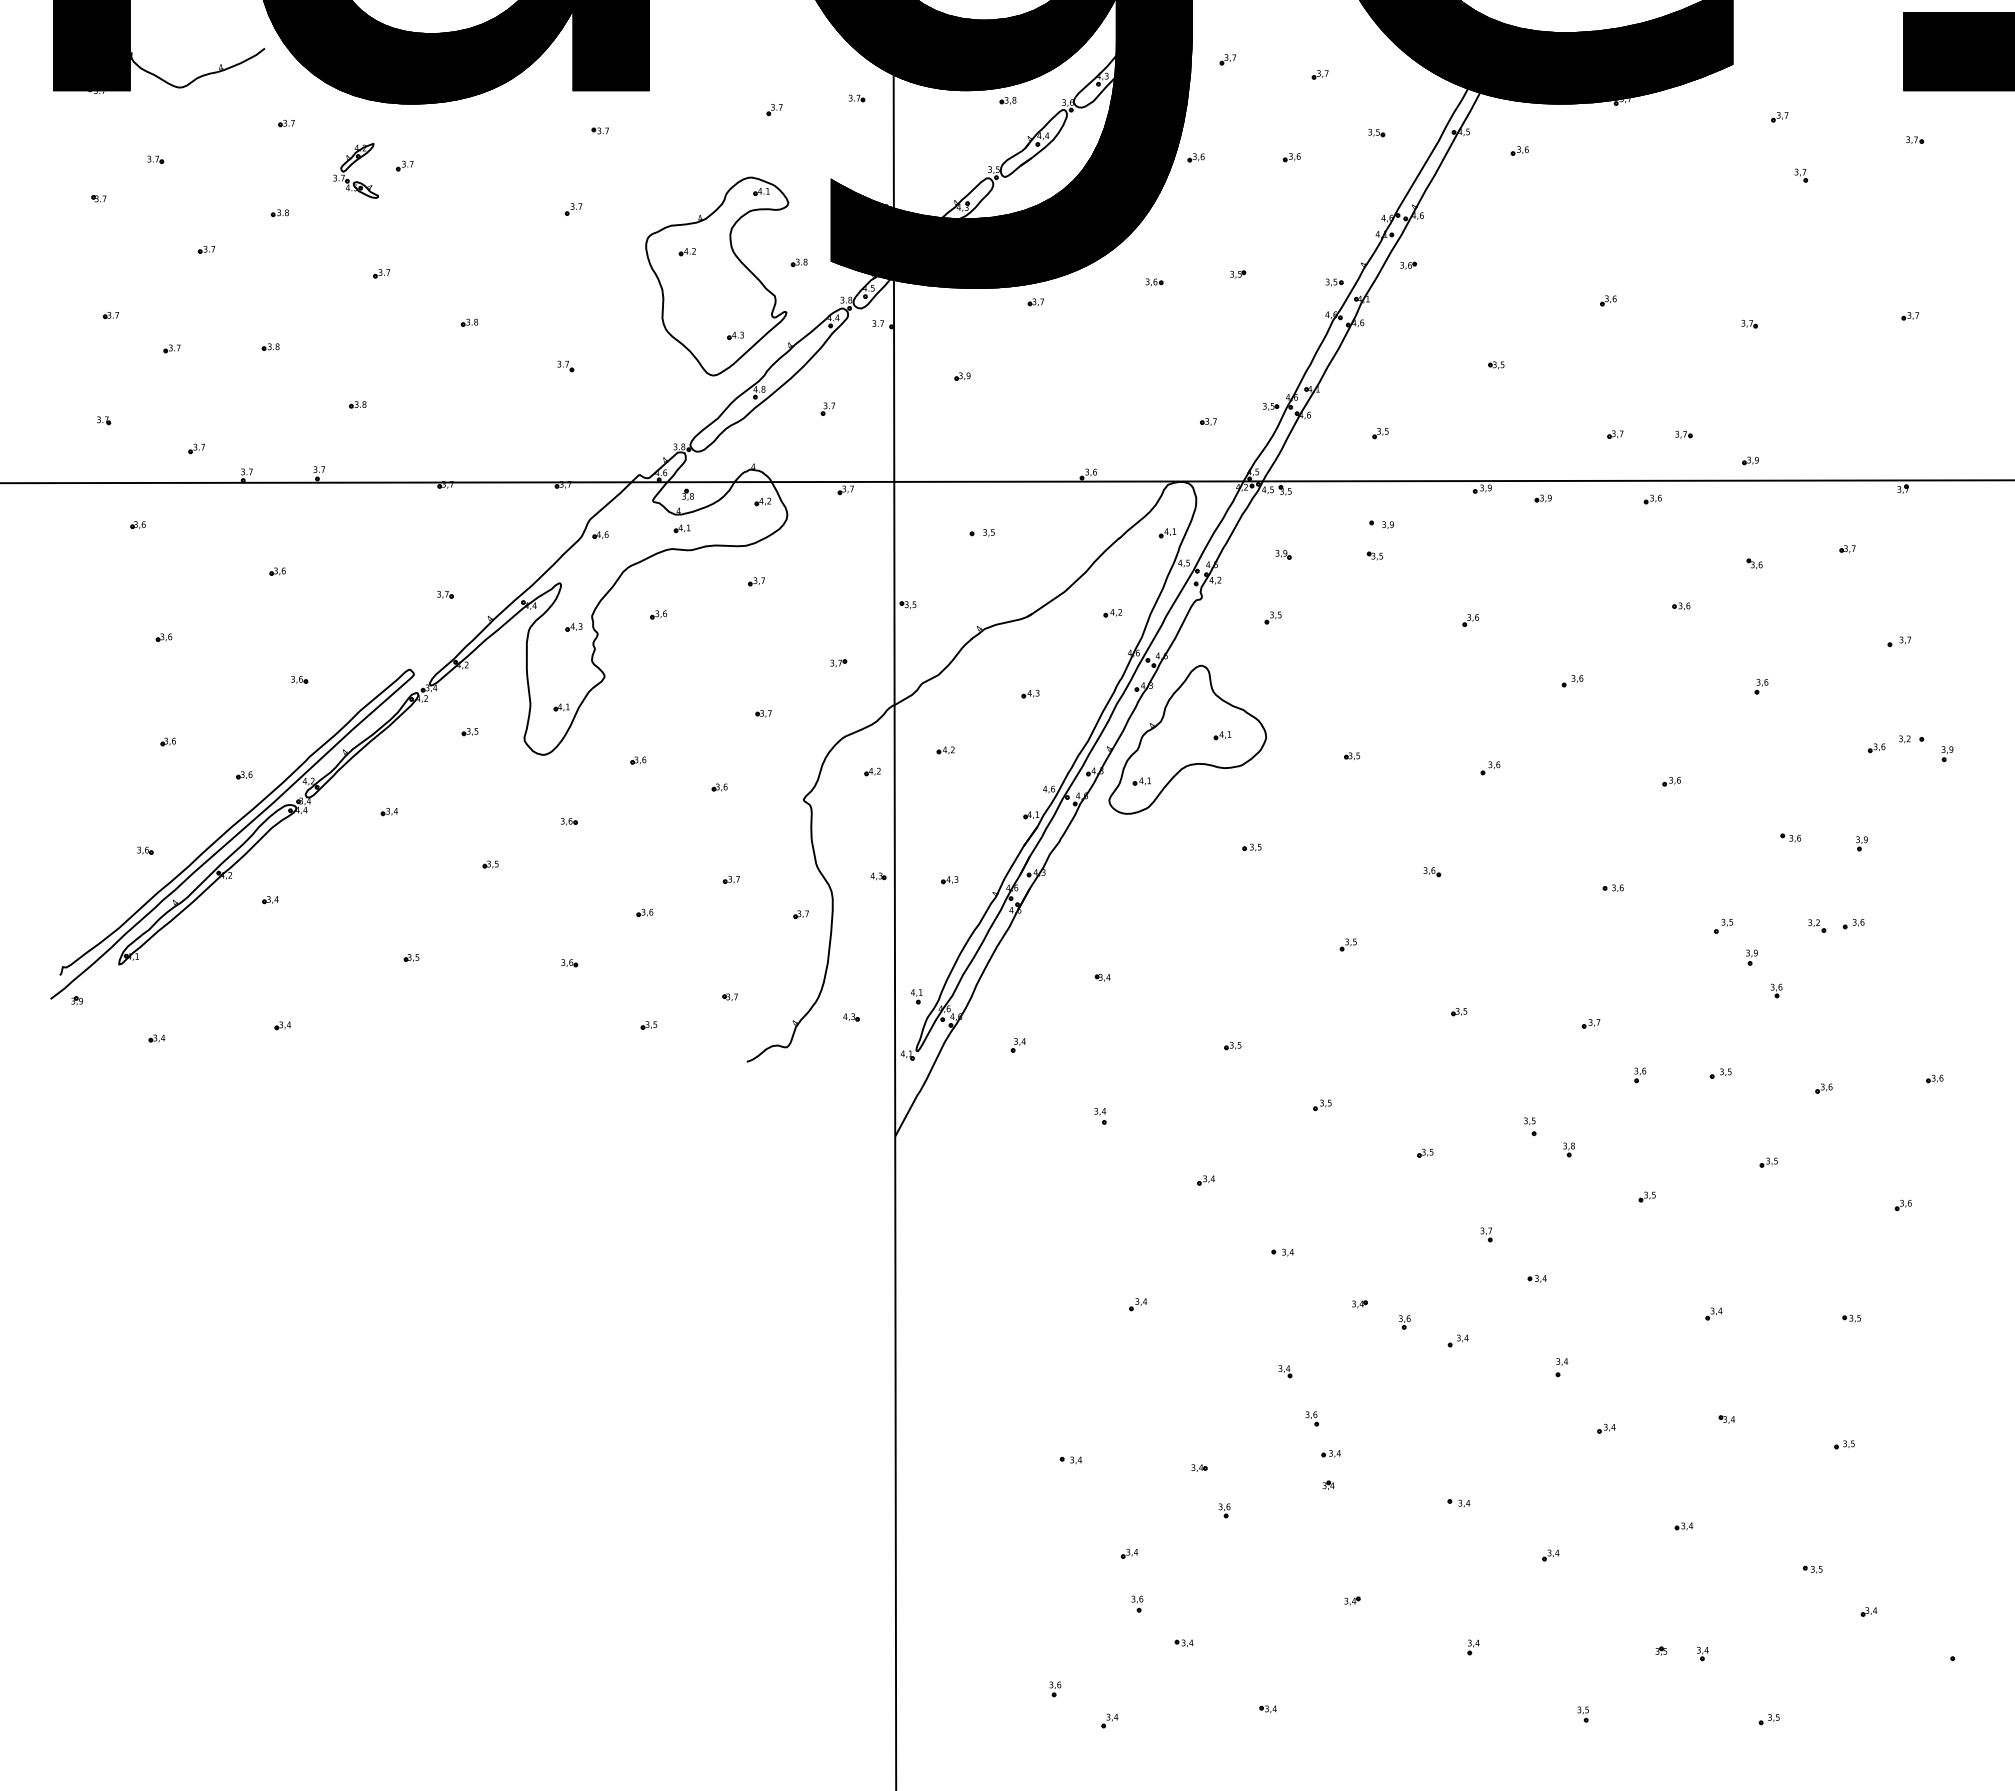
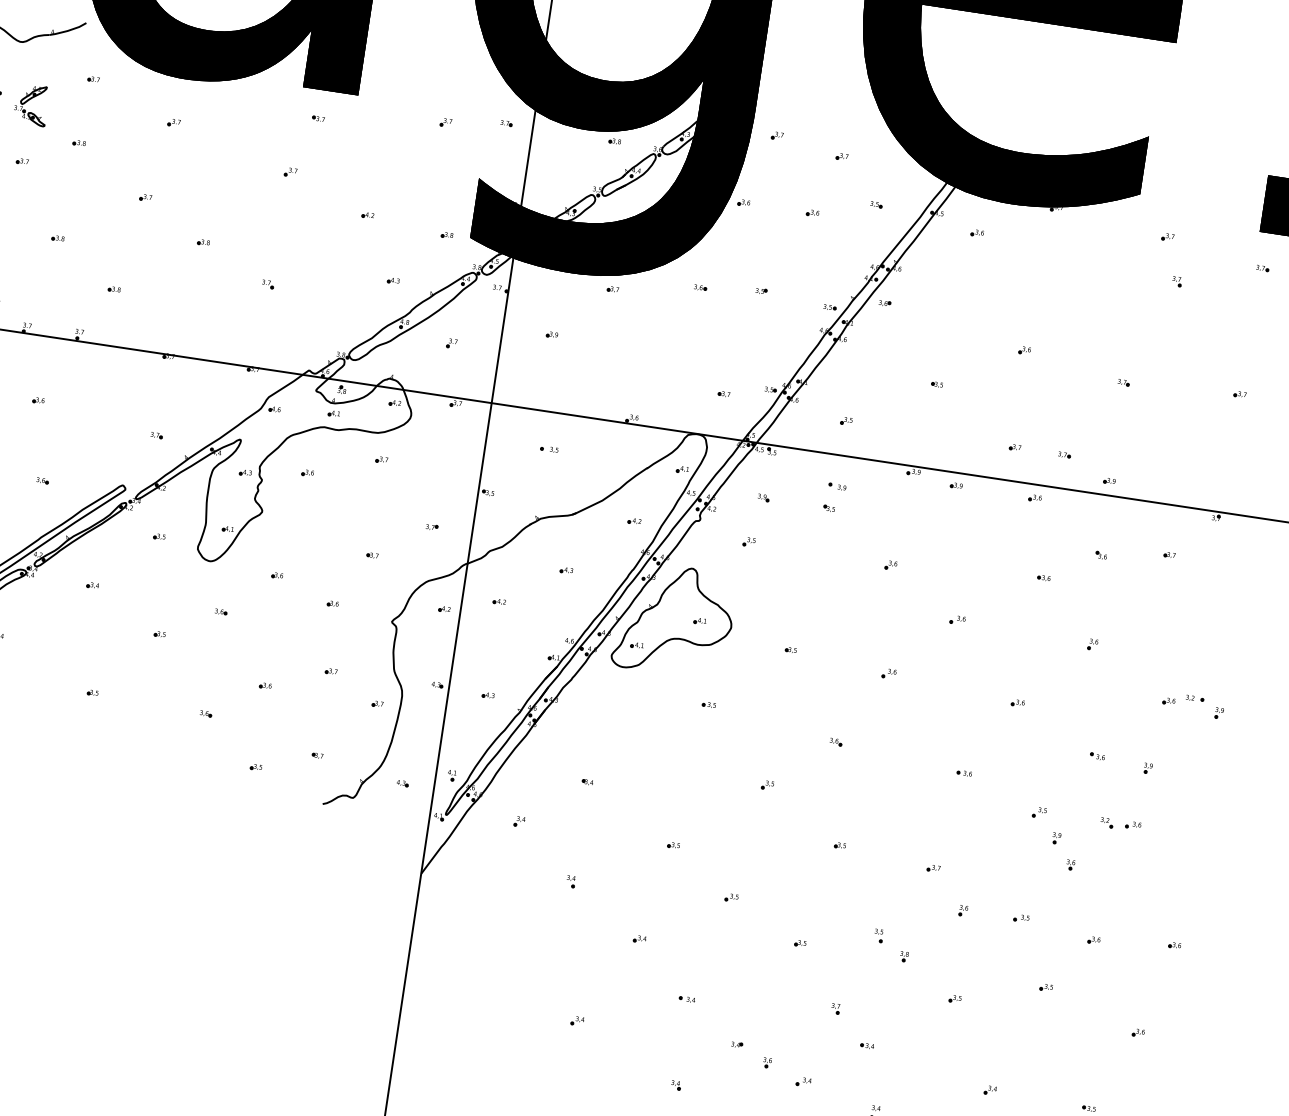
part: (353, 164) -> (30, 99), moved
part: (717, 276) -> (386, 236), removed
part: (1898, 641) -> (1196, 627), removed

